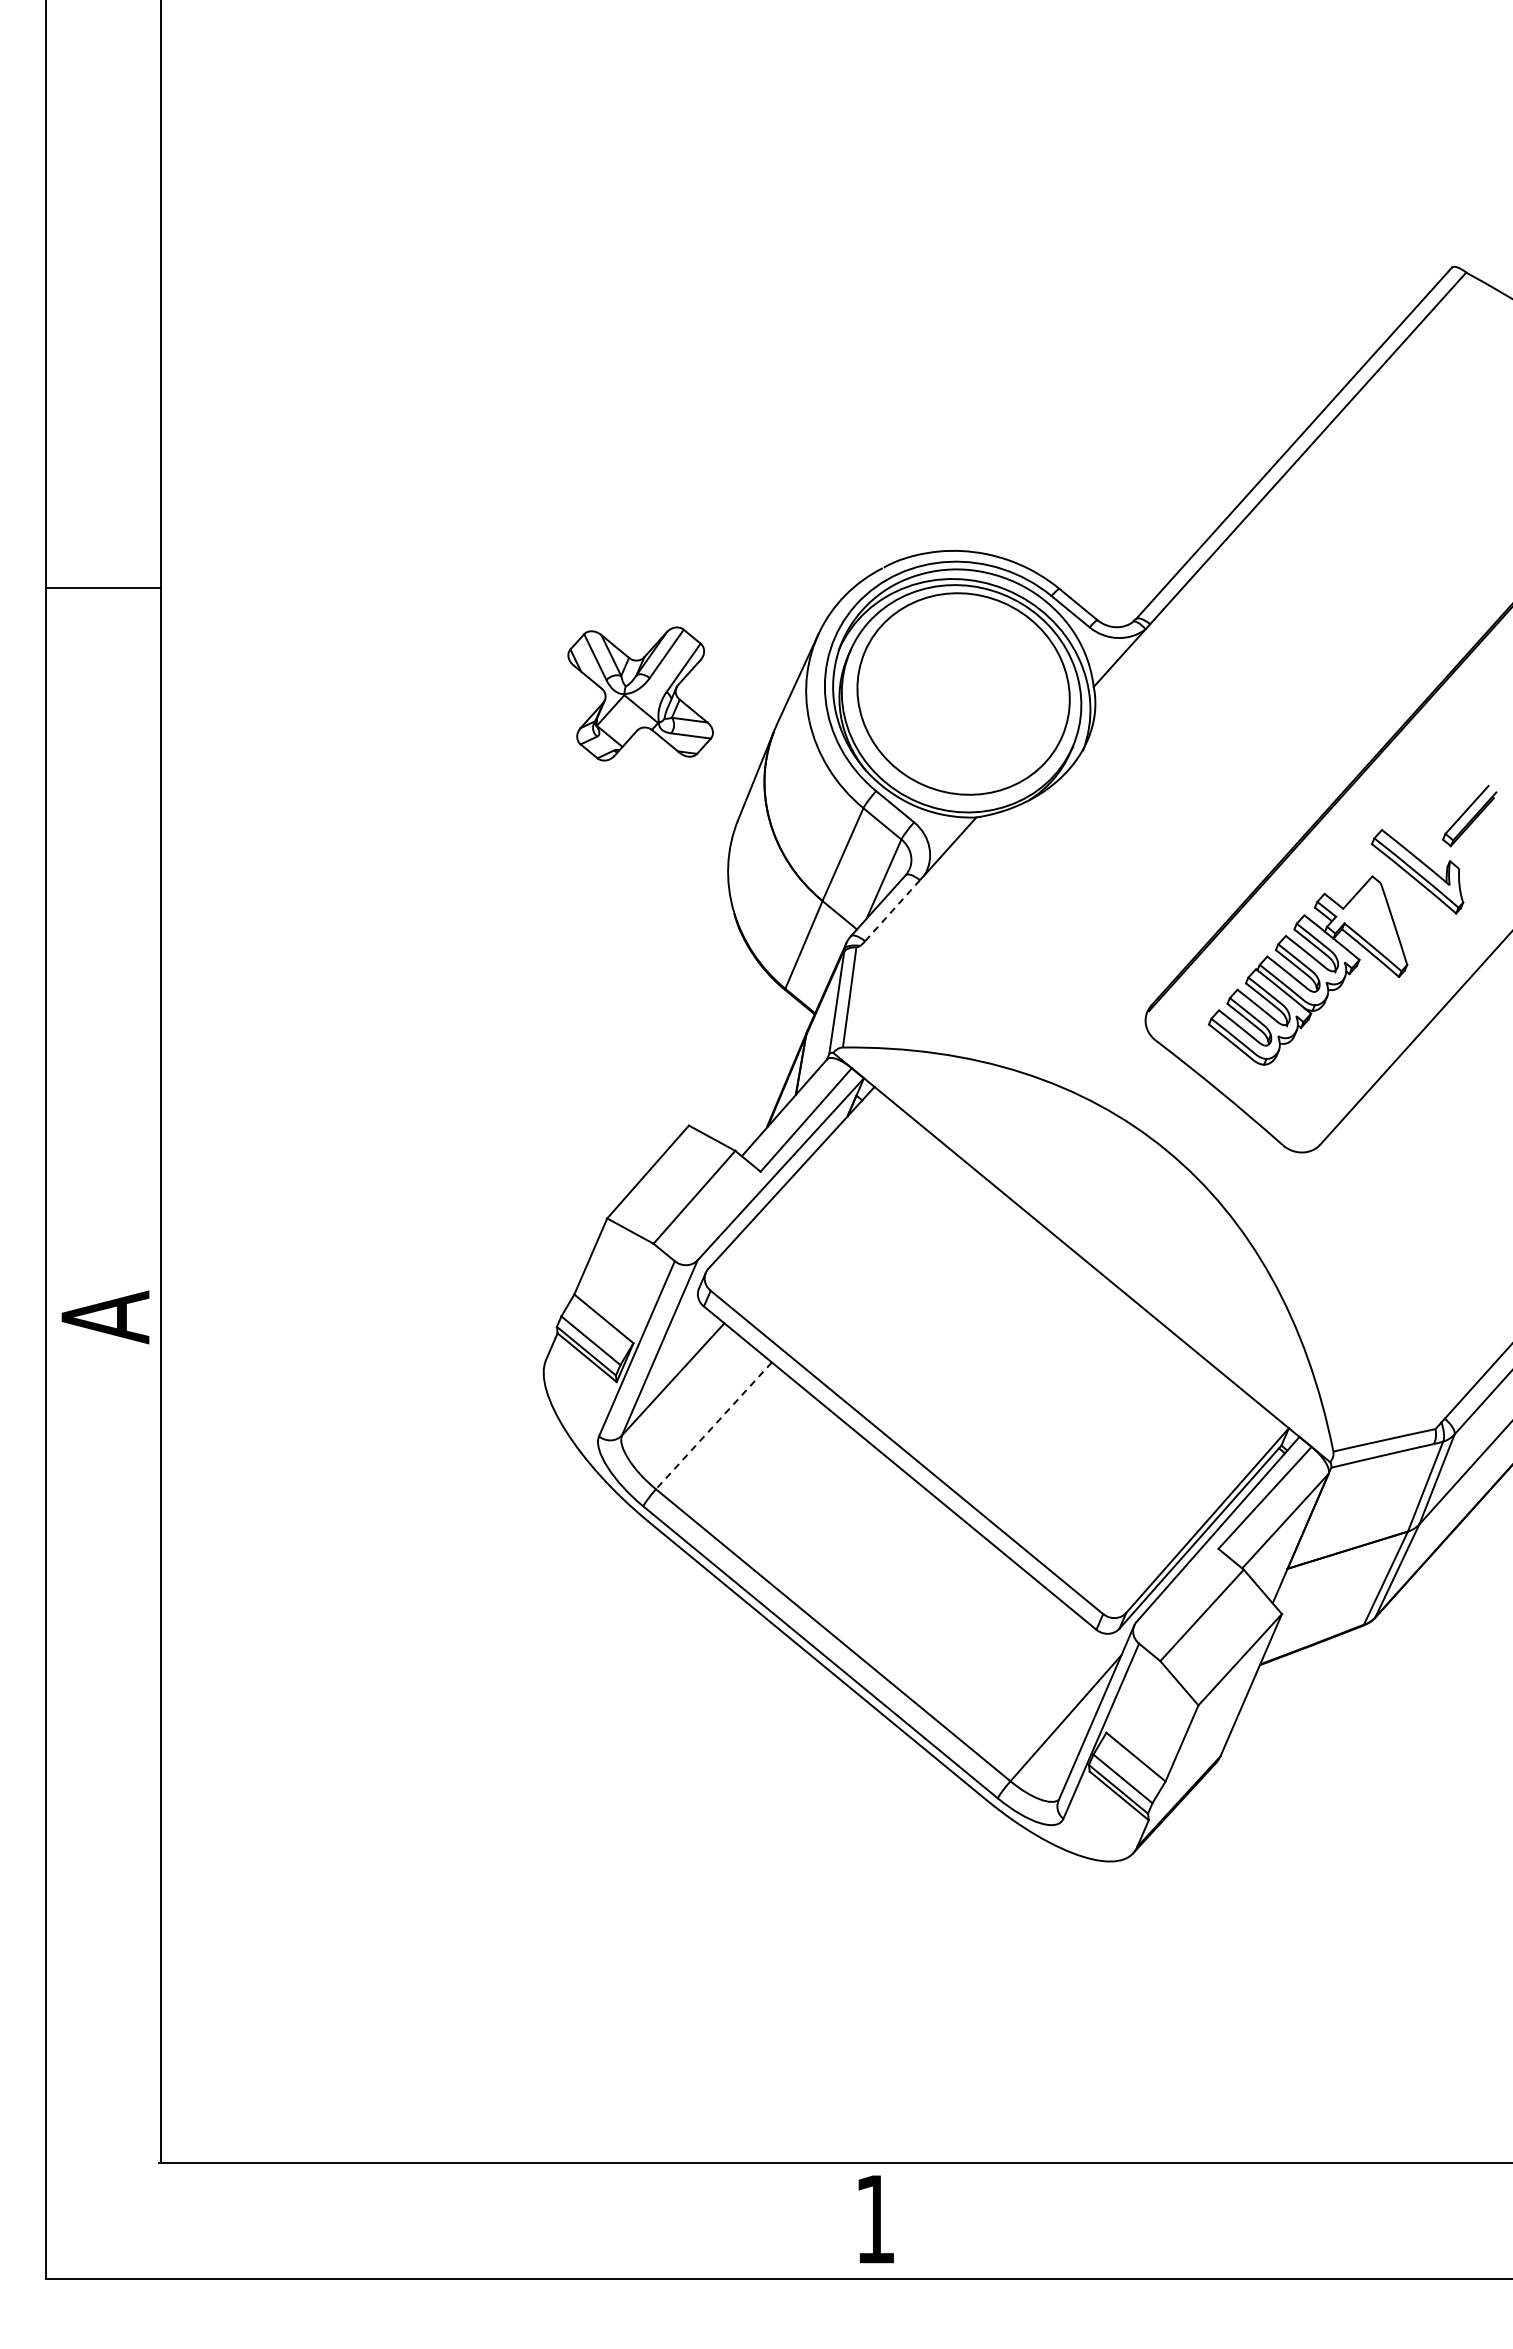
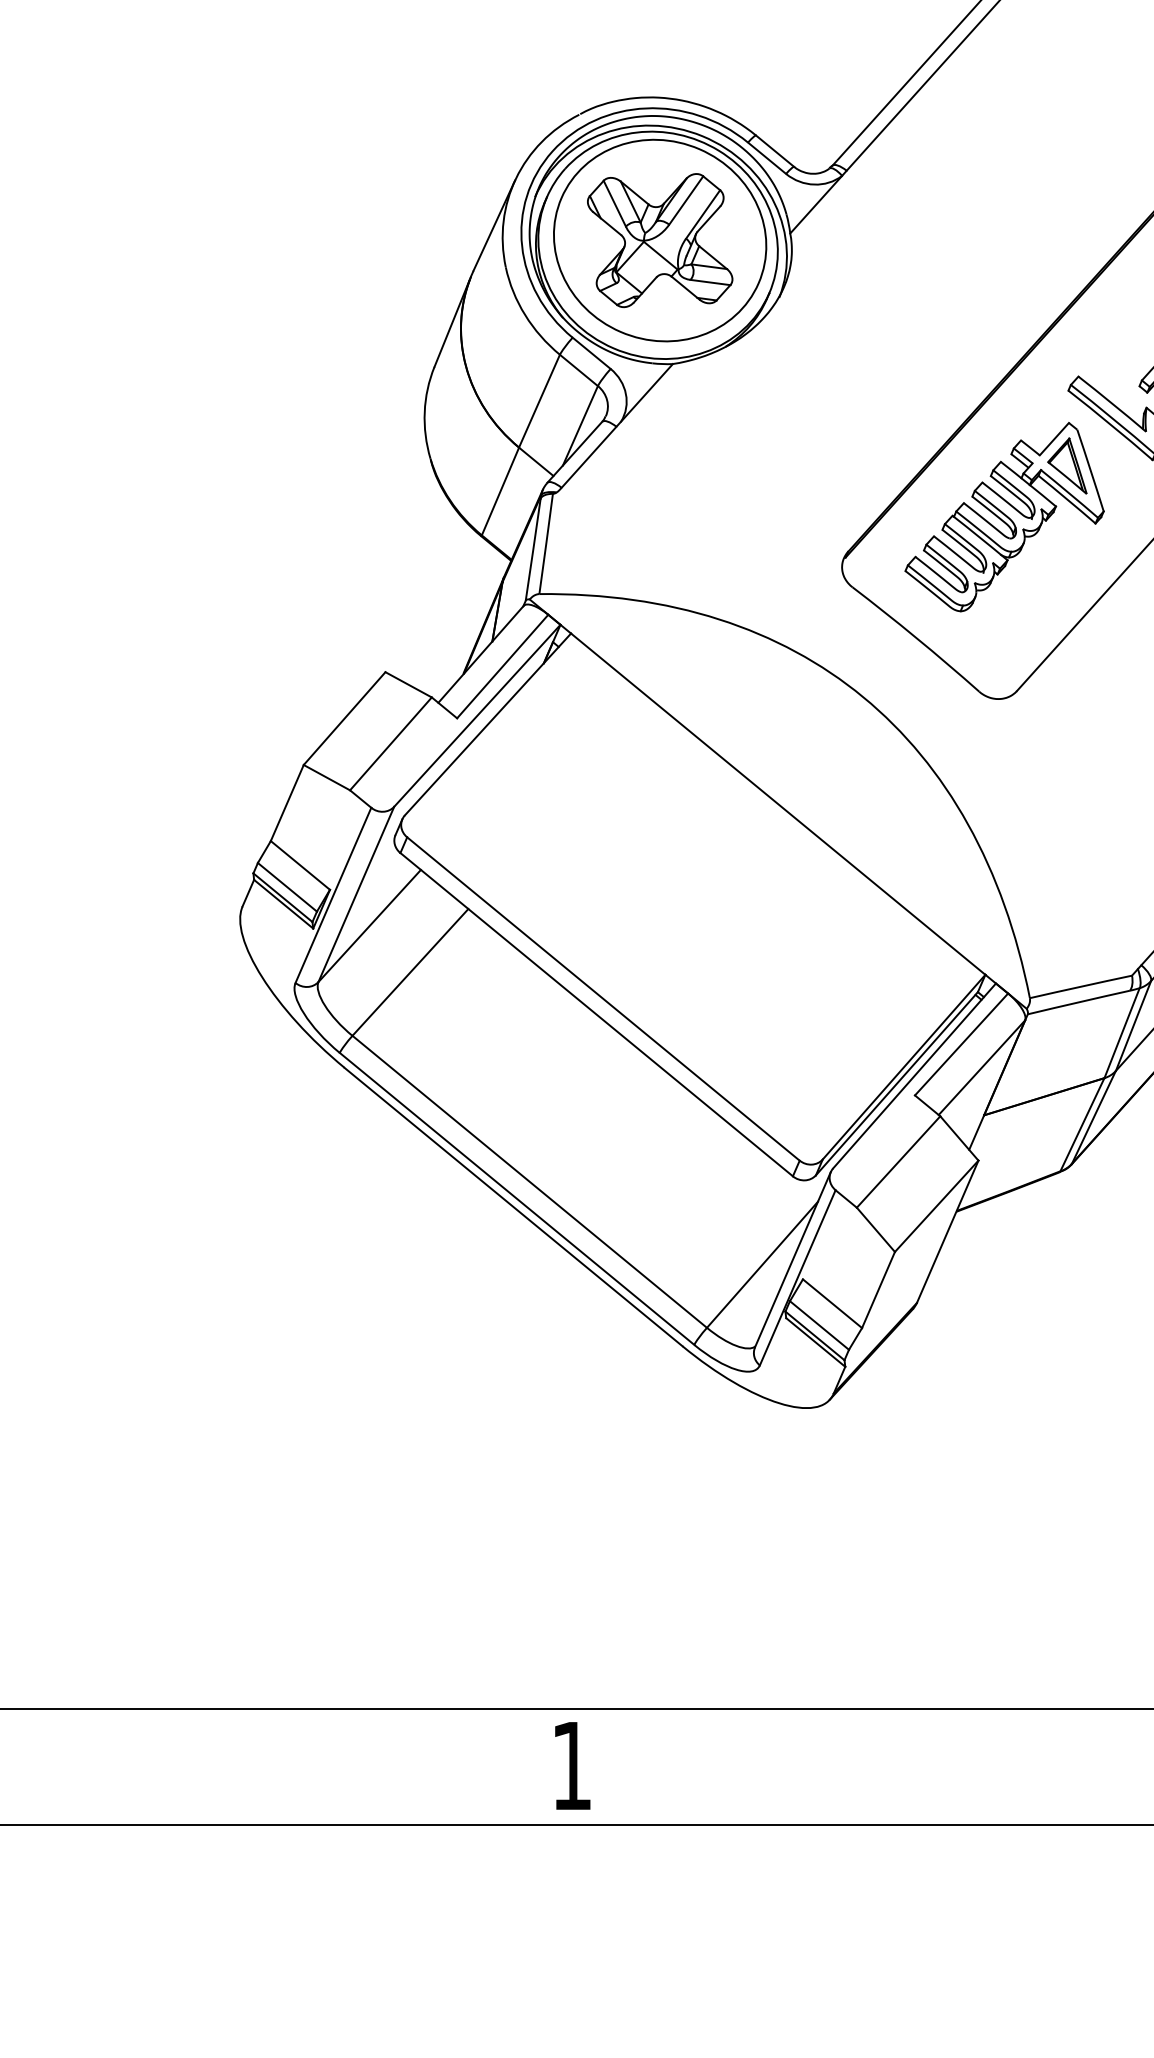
part: (640, 693) -> (660, 240), moved
line: (892, 911) -> (589, 458), dashed -> solid
part: (1370, 918) -> (1067, 465), added
line: (713, 1425) -> (410, 972), dashed -> solid

